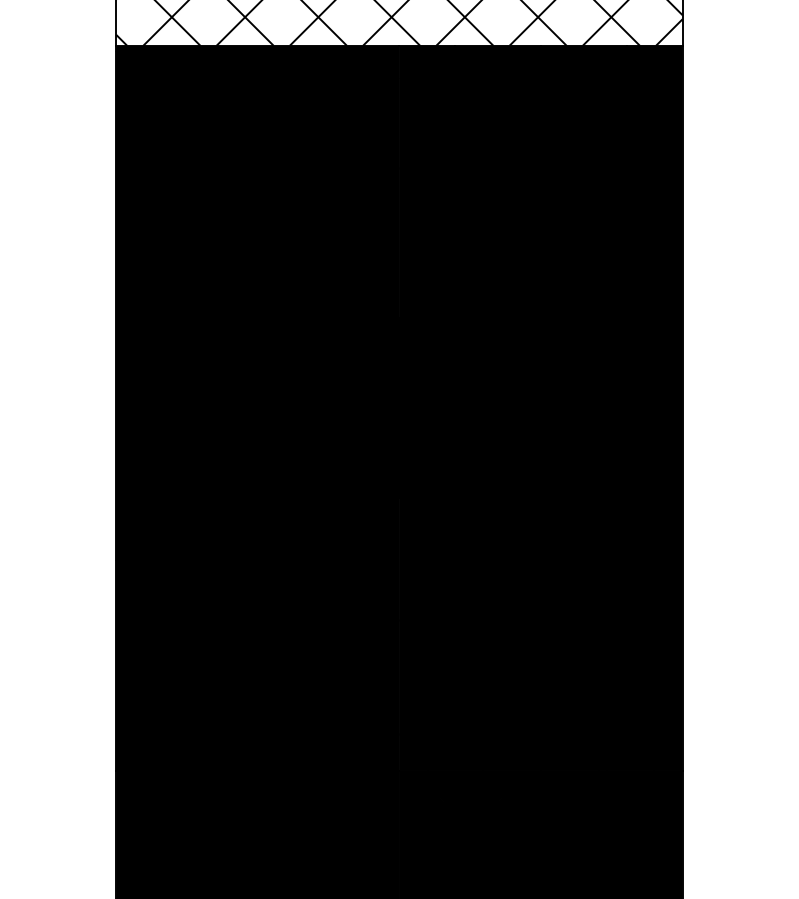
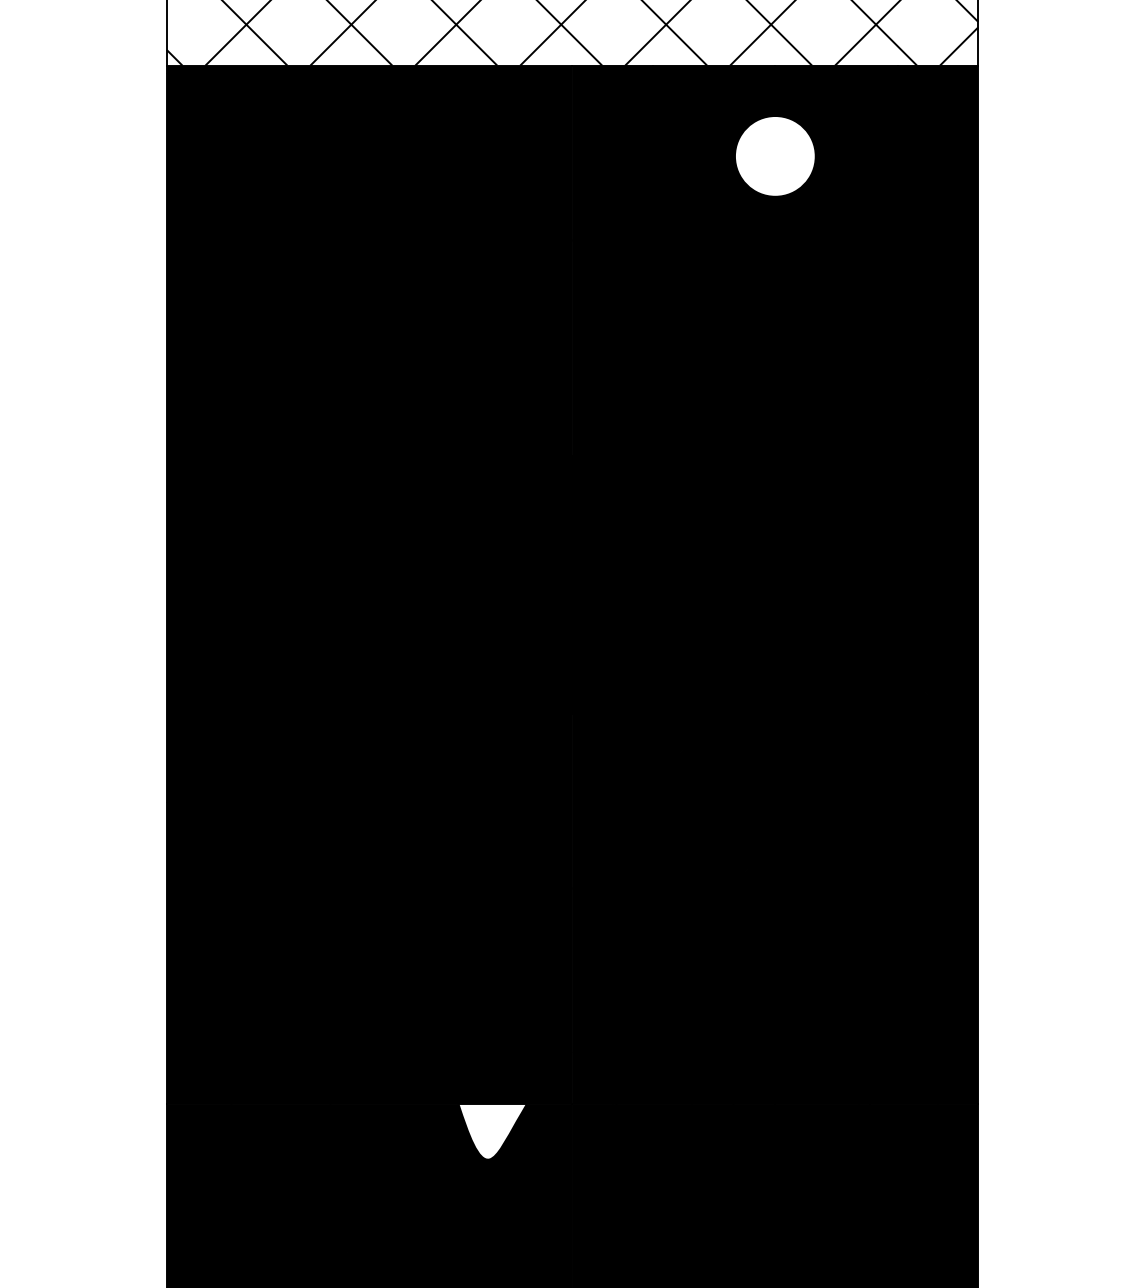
fill: (540, 109) -> (774, 156), removed
fill: (343, 789) -> (492, 1131), removed

